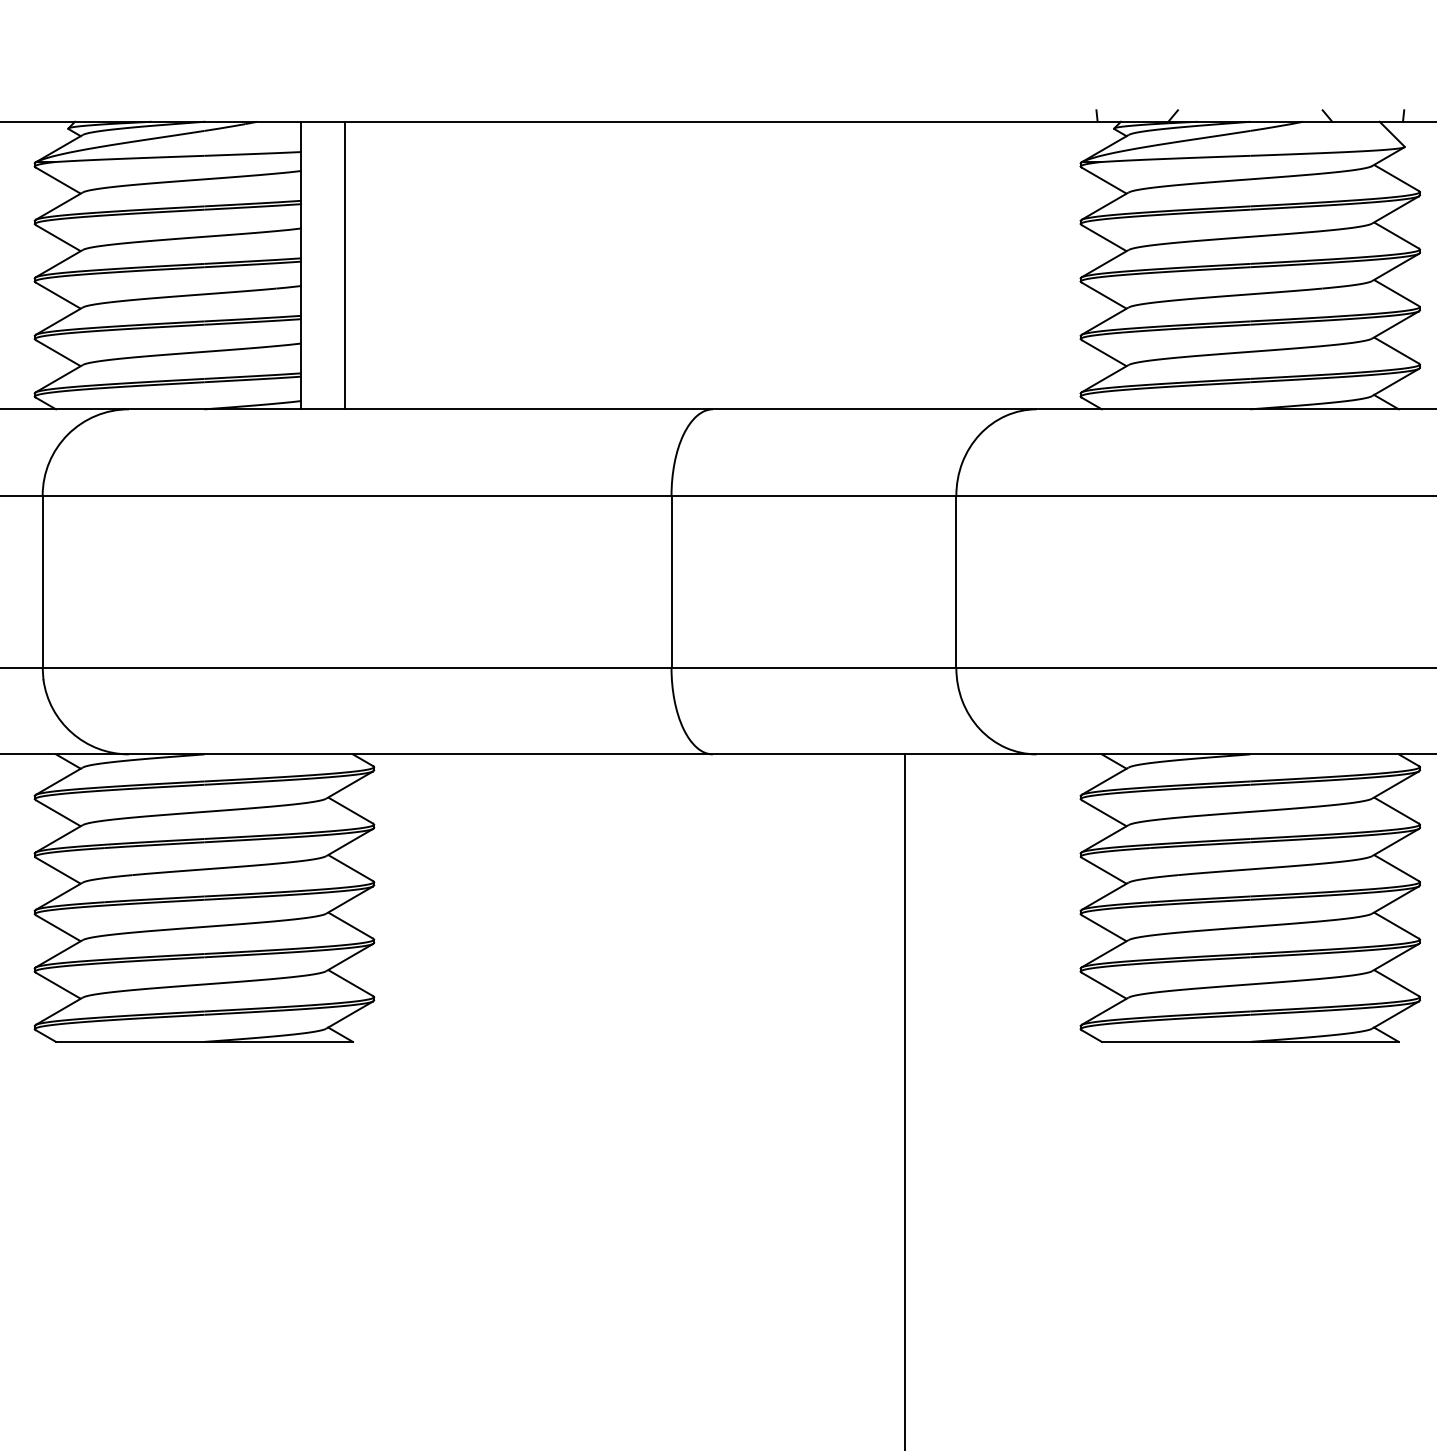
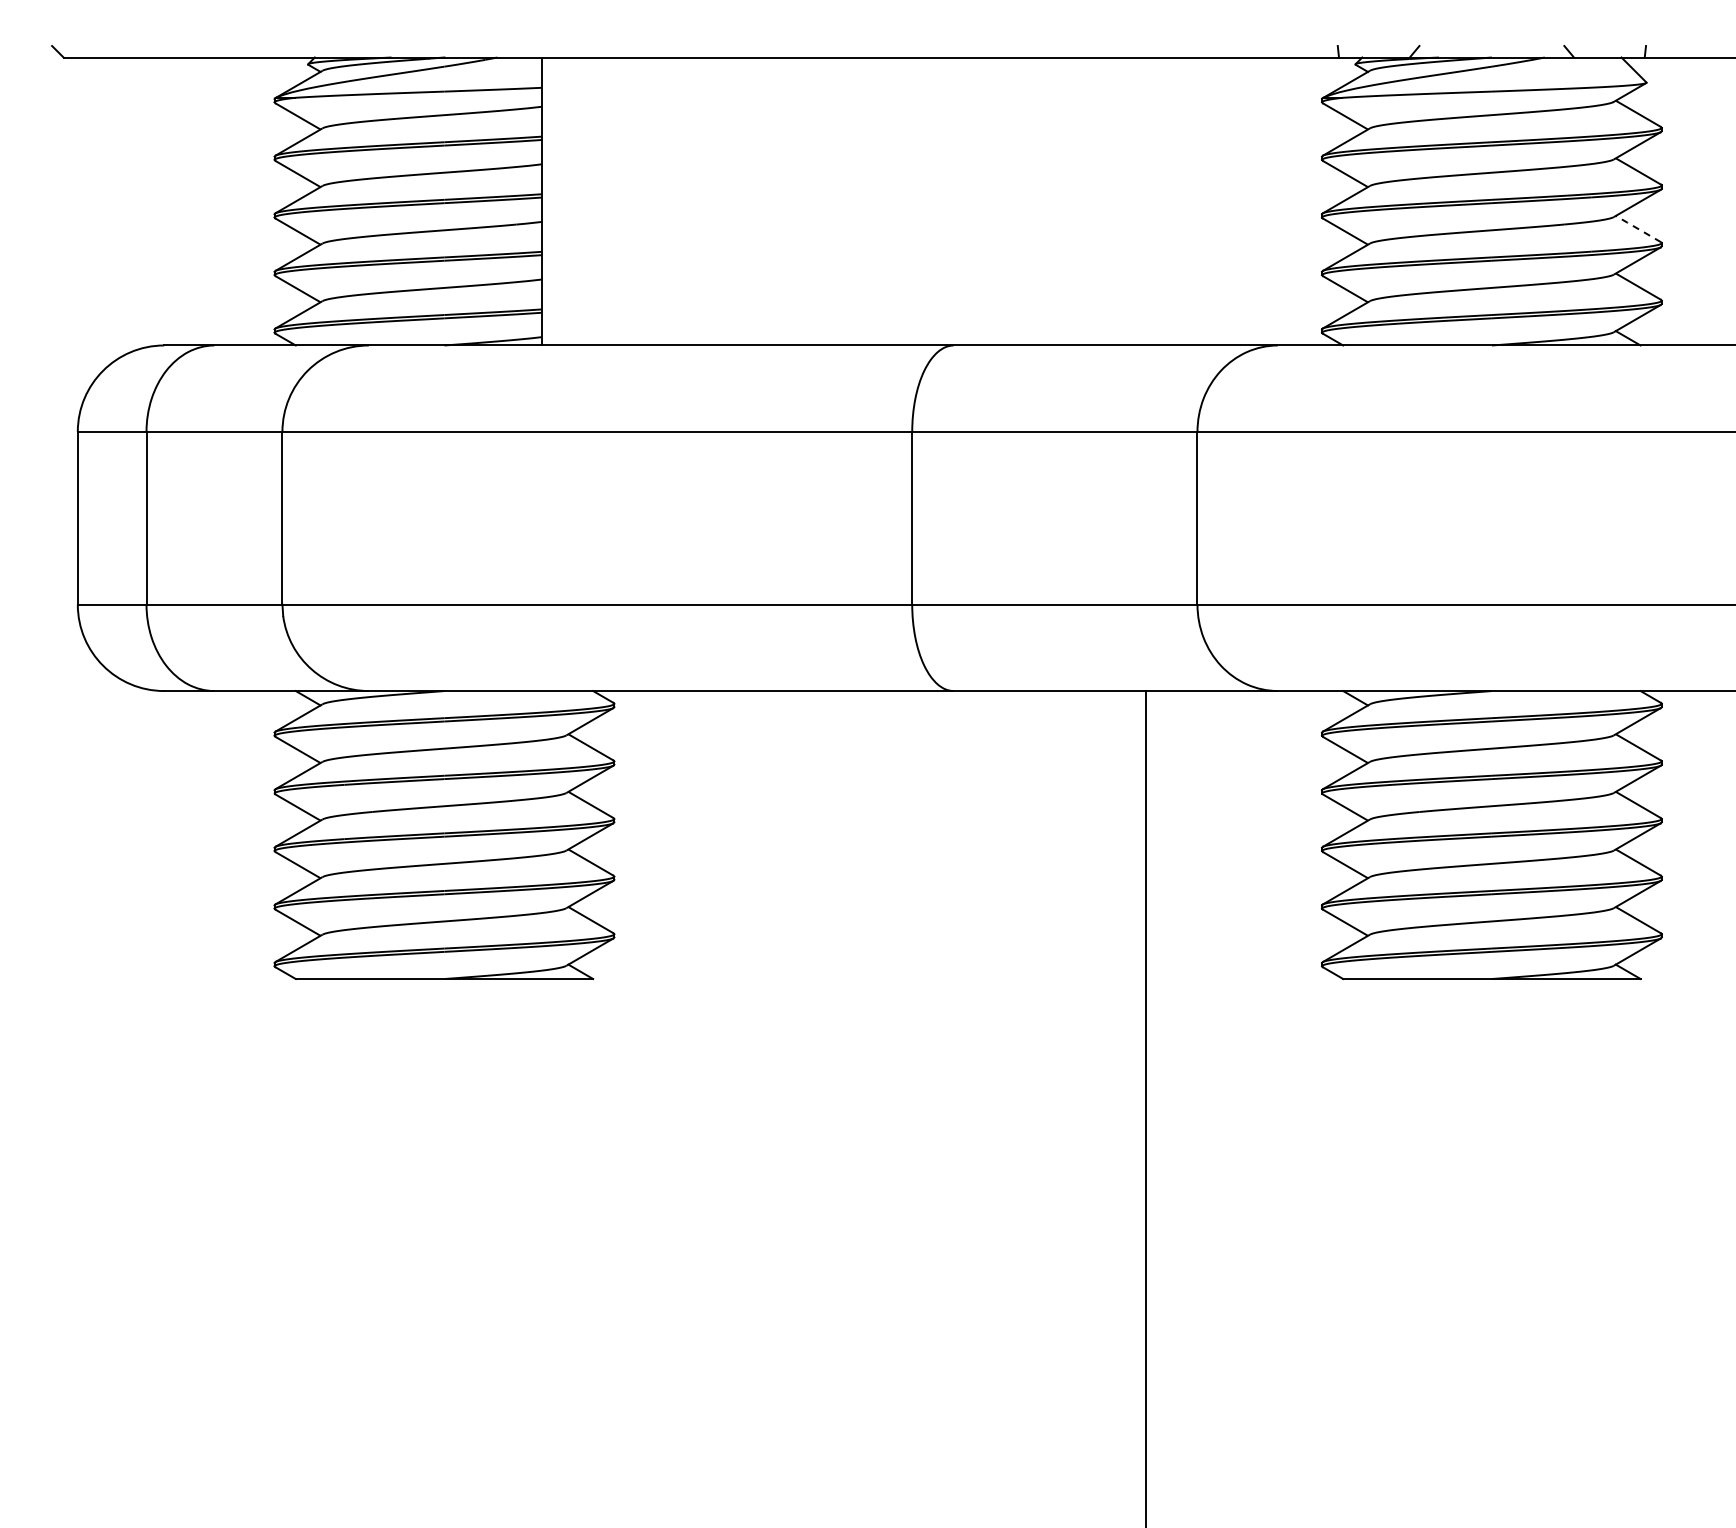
line: (344, 265) -> (584, 201), removed
line: (1395, 292) -> (1637, 228), solid -> dashed

